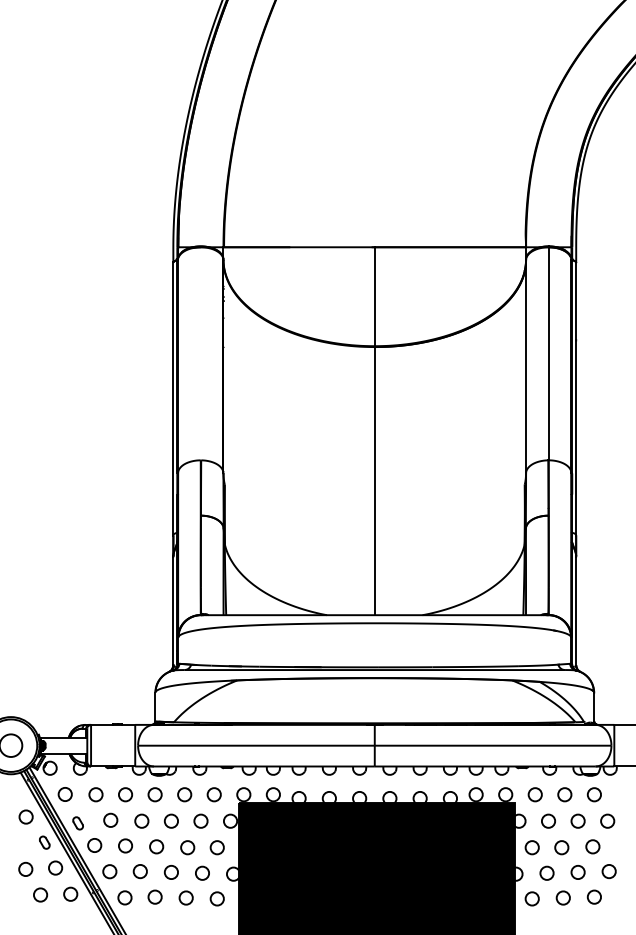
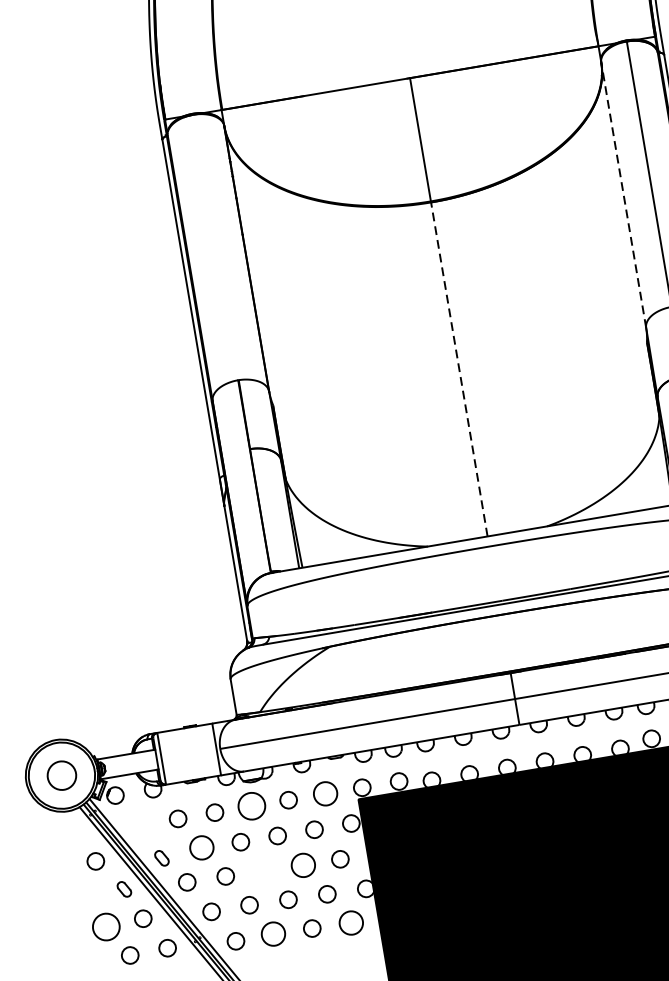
line: (526, 366) -> (624, 194), solid -> dashed
line: (374, 480) -> (458, 368), solid -> dashed
circle: (64, 794) -> (138, 825), removed
circle: (154, 794) -> (250, 806), size x1.6
circle: (213, 794) -> (324, 793), size x1.4
circle: (110, 819) -> (201, 846), size x1.4
circle: (156, 846) -> (264, 870), removed
circle: (187, 847) -> (303, 865), size x1.4
circle: (25, 868) -> (105, 925), size x1.6
circle: (154, 896) -> (272, 933), size x1.4
circle: (216, 898) -> (350, 922), size x1.4

